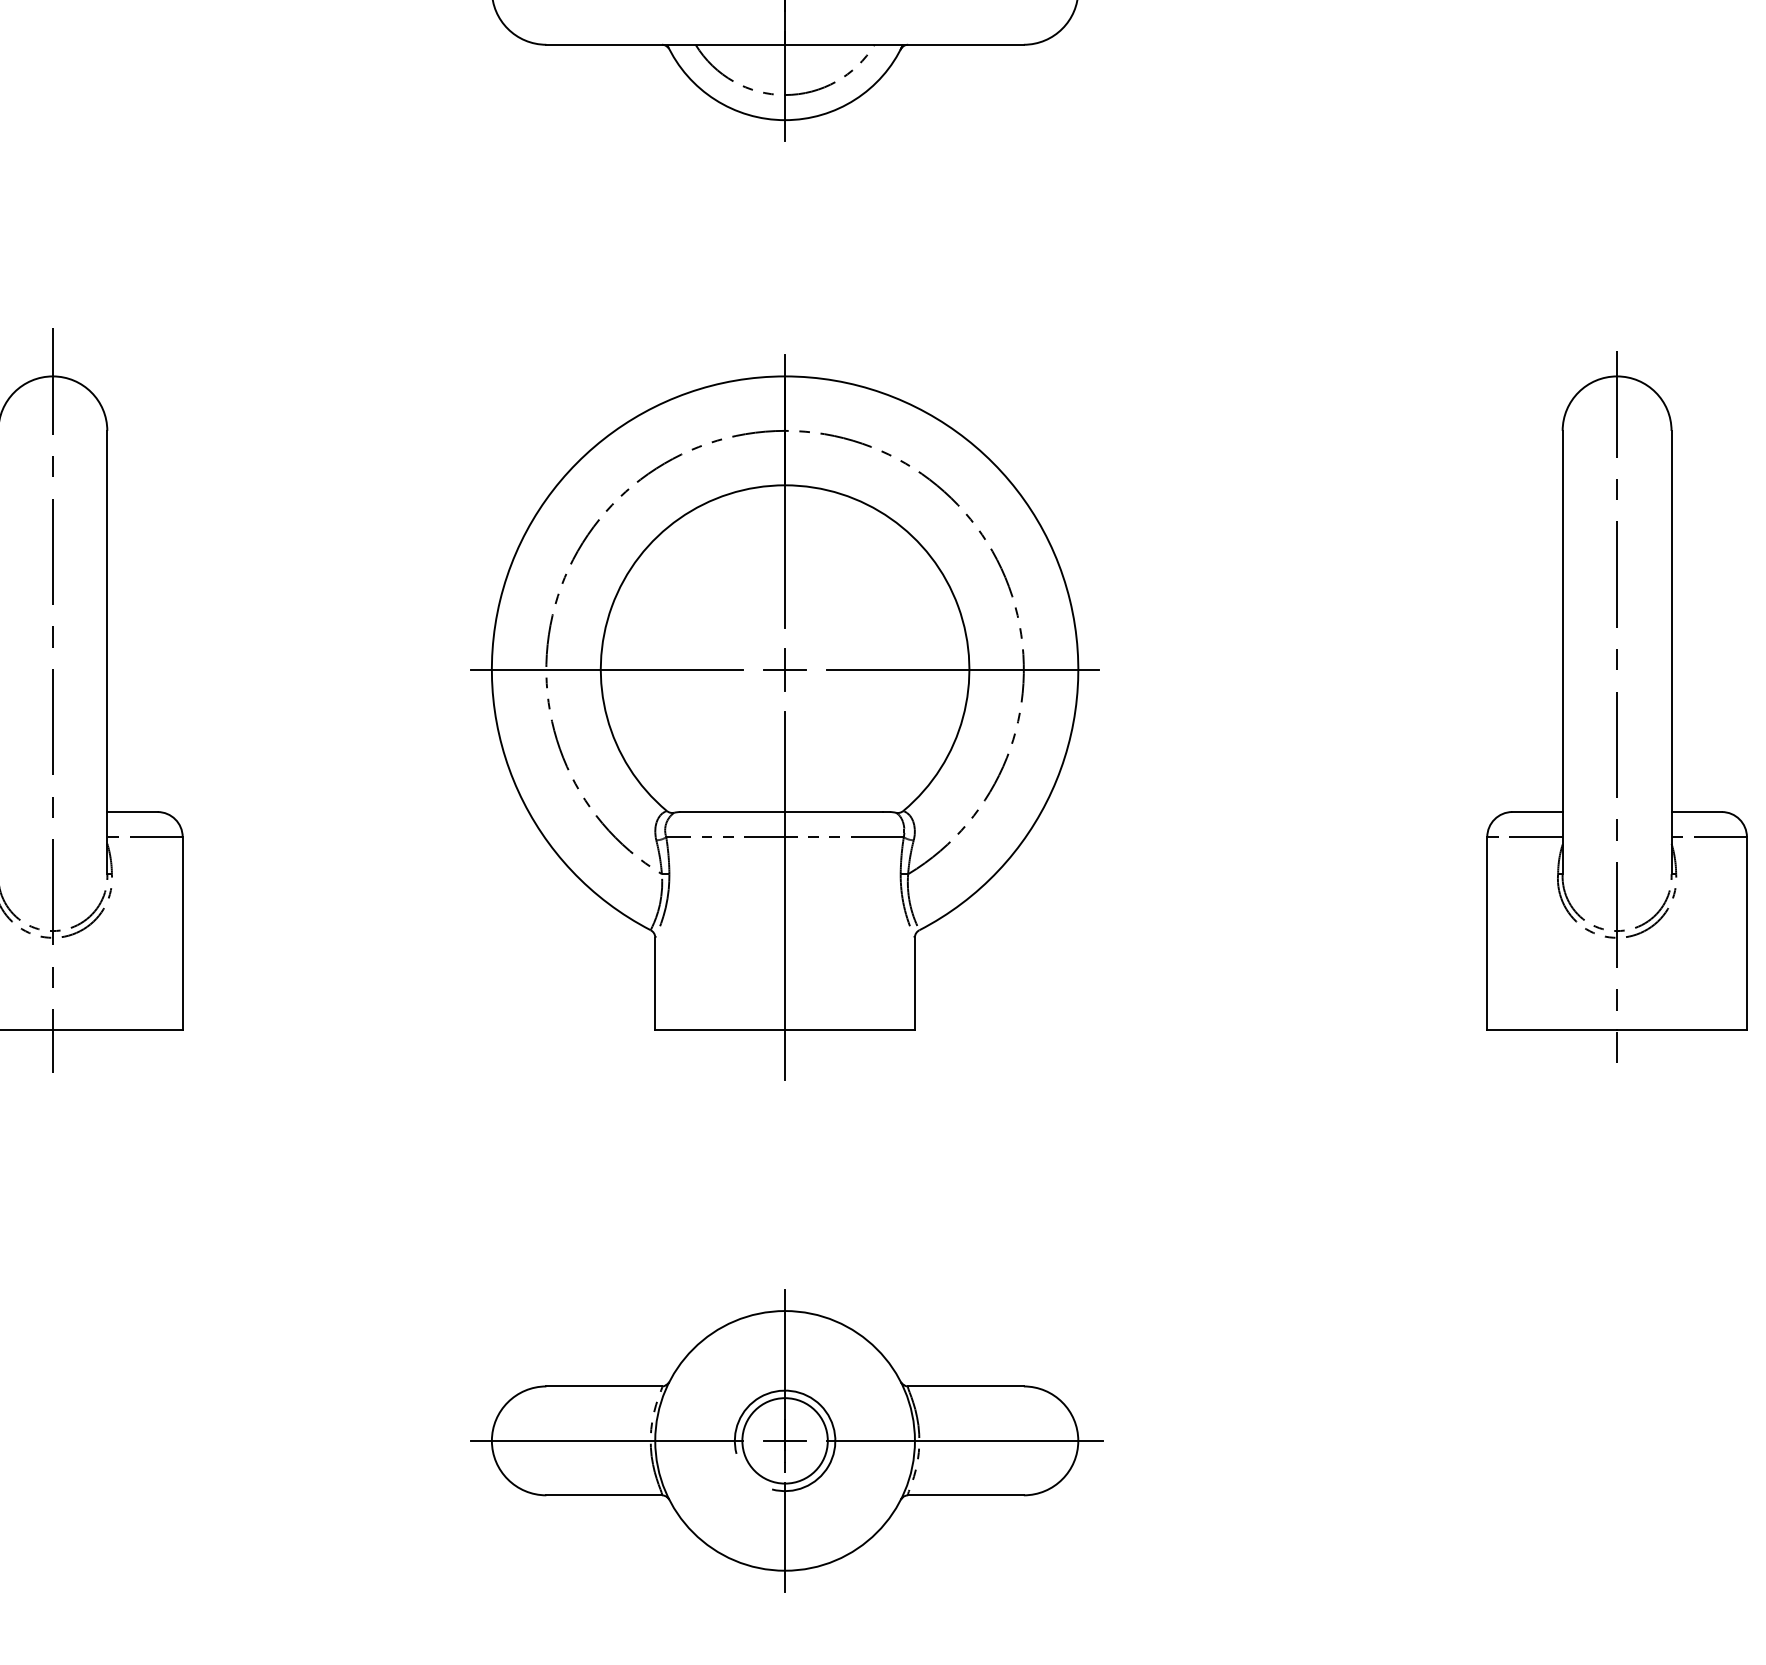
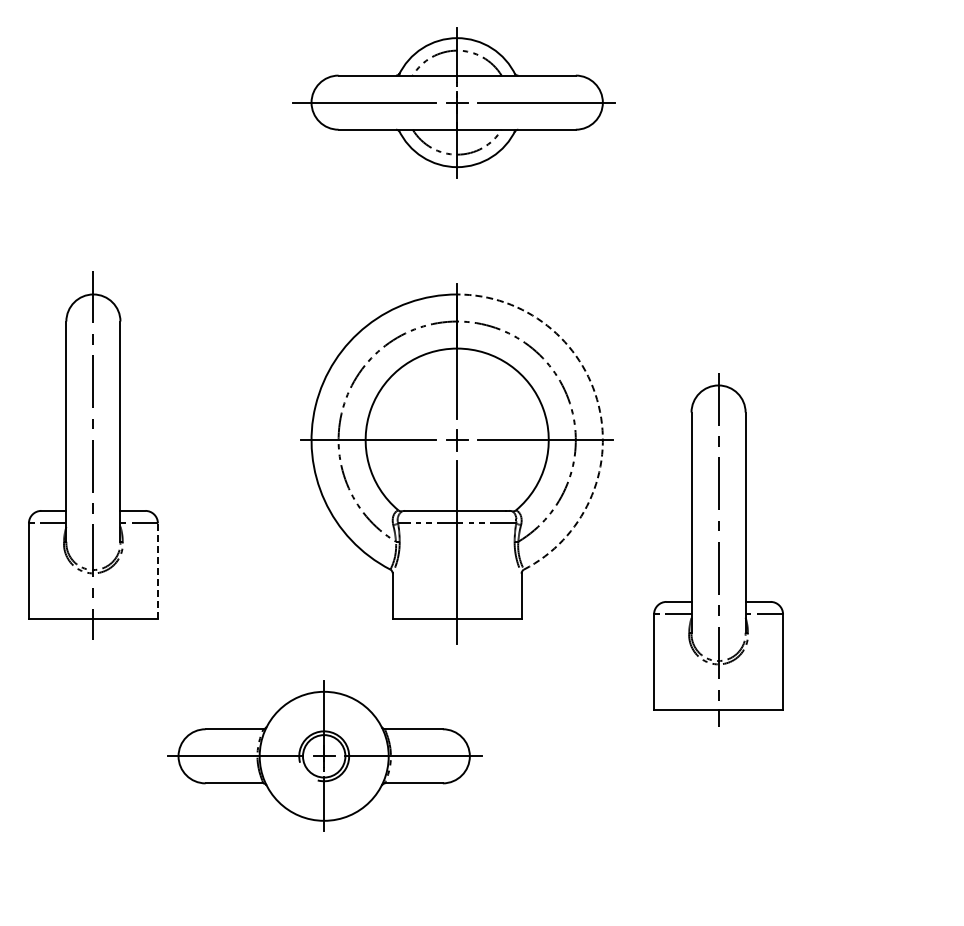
arc: (1069, 599) -> (598, 405), solid -> dashed
part: (1616, 706) -> (718, 549), moved
line: (181, 934) -> (157, 571), solid -> dashed
part: (785, 1439) -> (324, 755), moved

